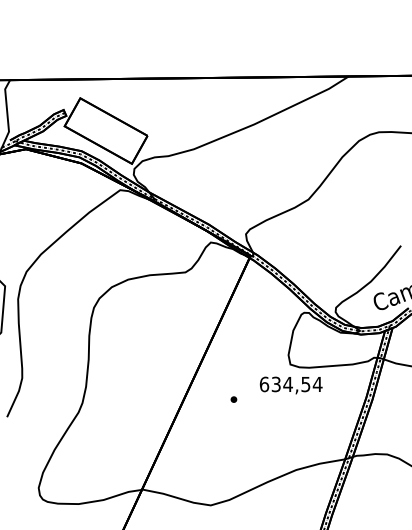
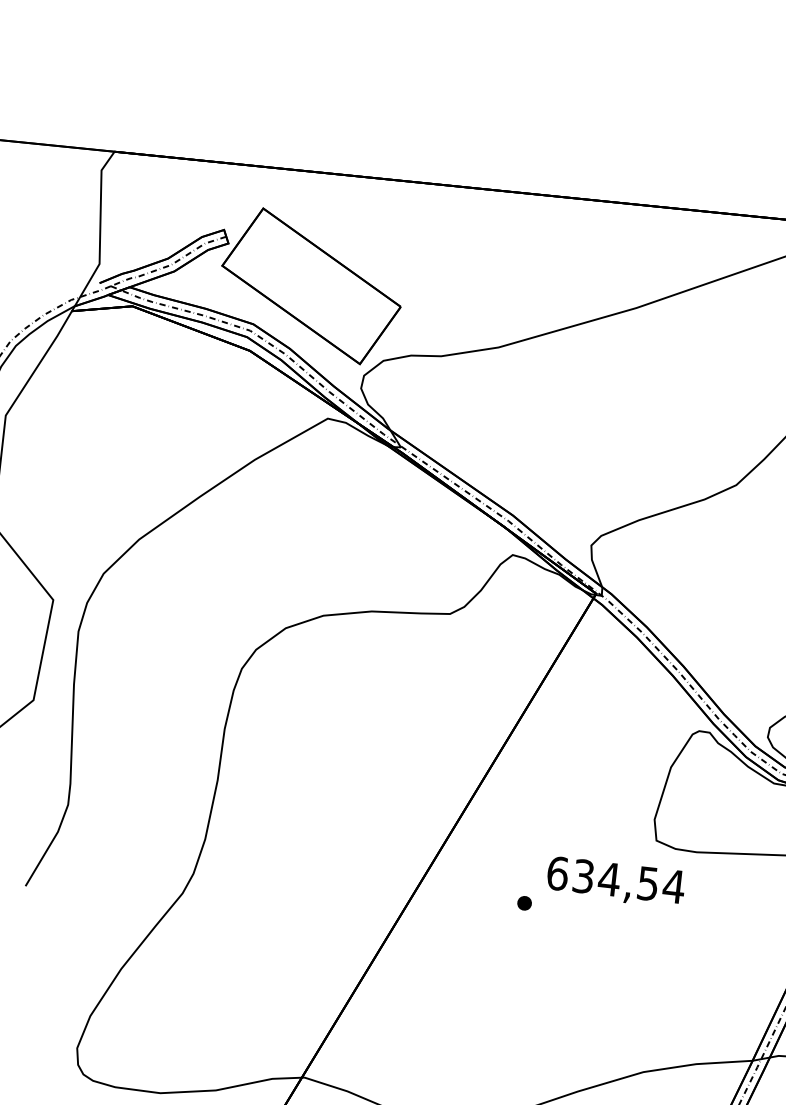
text: (290, 385) -> (614, 882), moved

